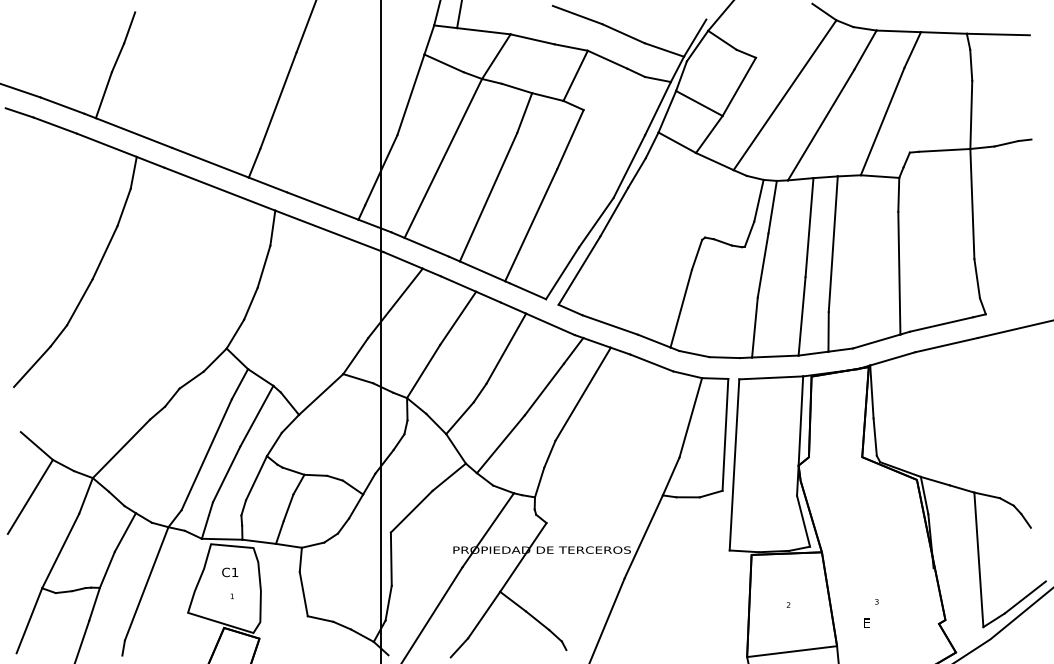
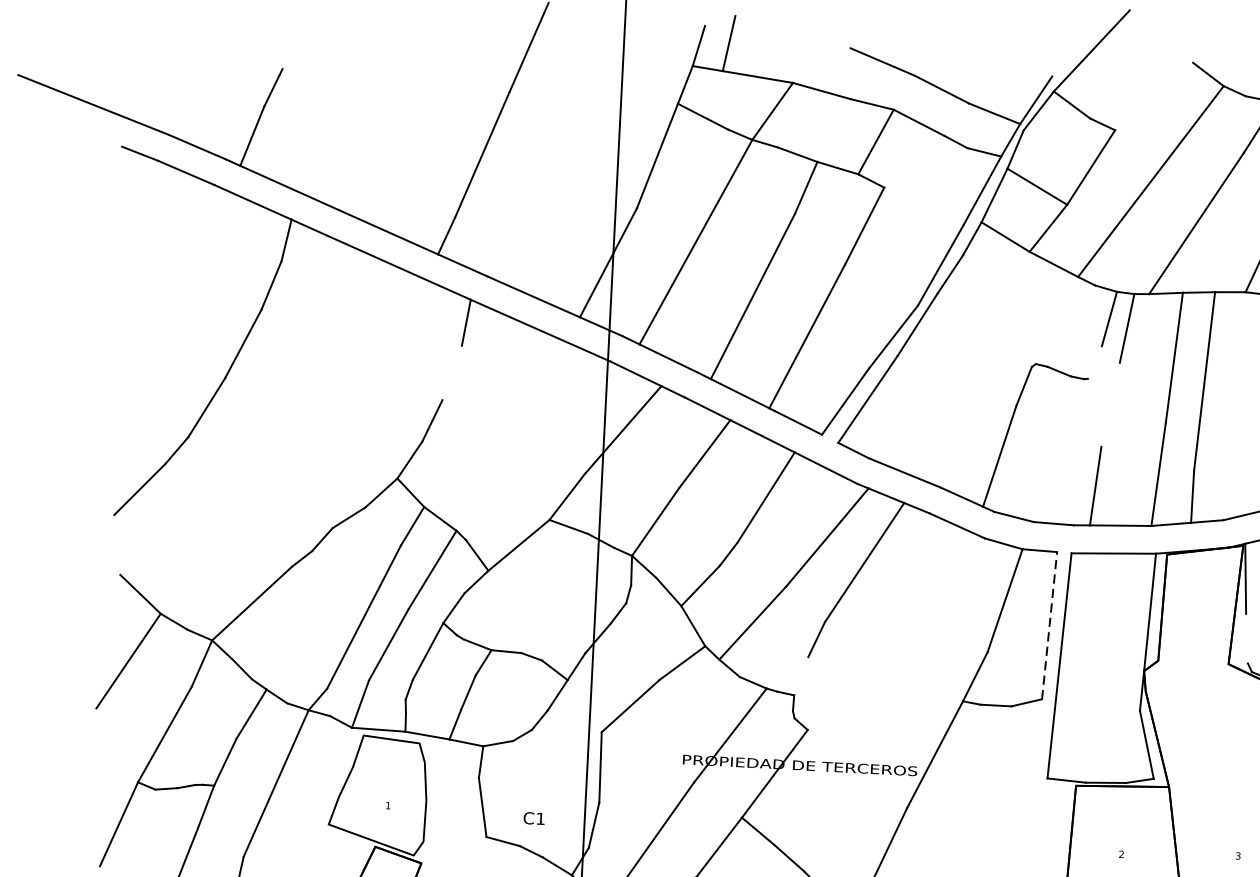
line: (129, 27) -> (290, 48), removed
line: (749, 233) -> (1094, 361), removed
line: (762, 265) -> (1109, 404), removed
line: (263, 266) -> (451, 372), removed
line: (725, 434) -> (1049, 625), solid -> dashed
line: (874, 436) -> (1246, 637), removed
line: (539, 482) -> (801, 676), removed
text: (230, 572) -> (534, 818), moved

